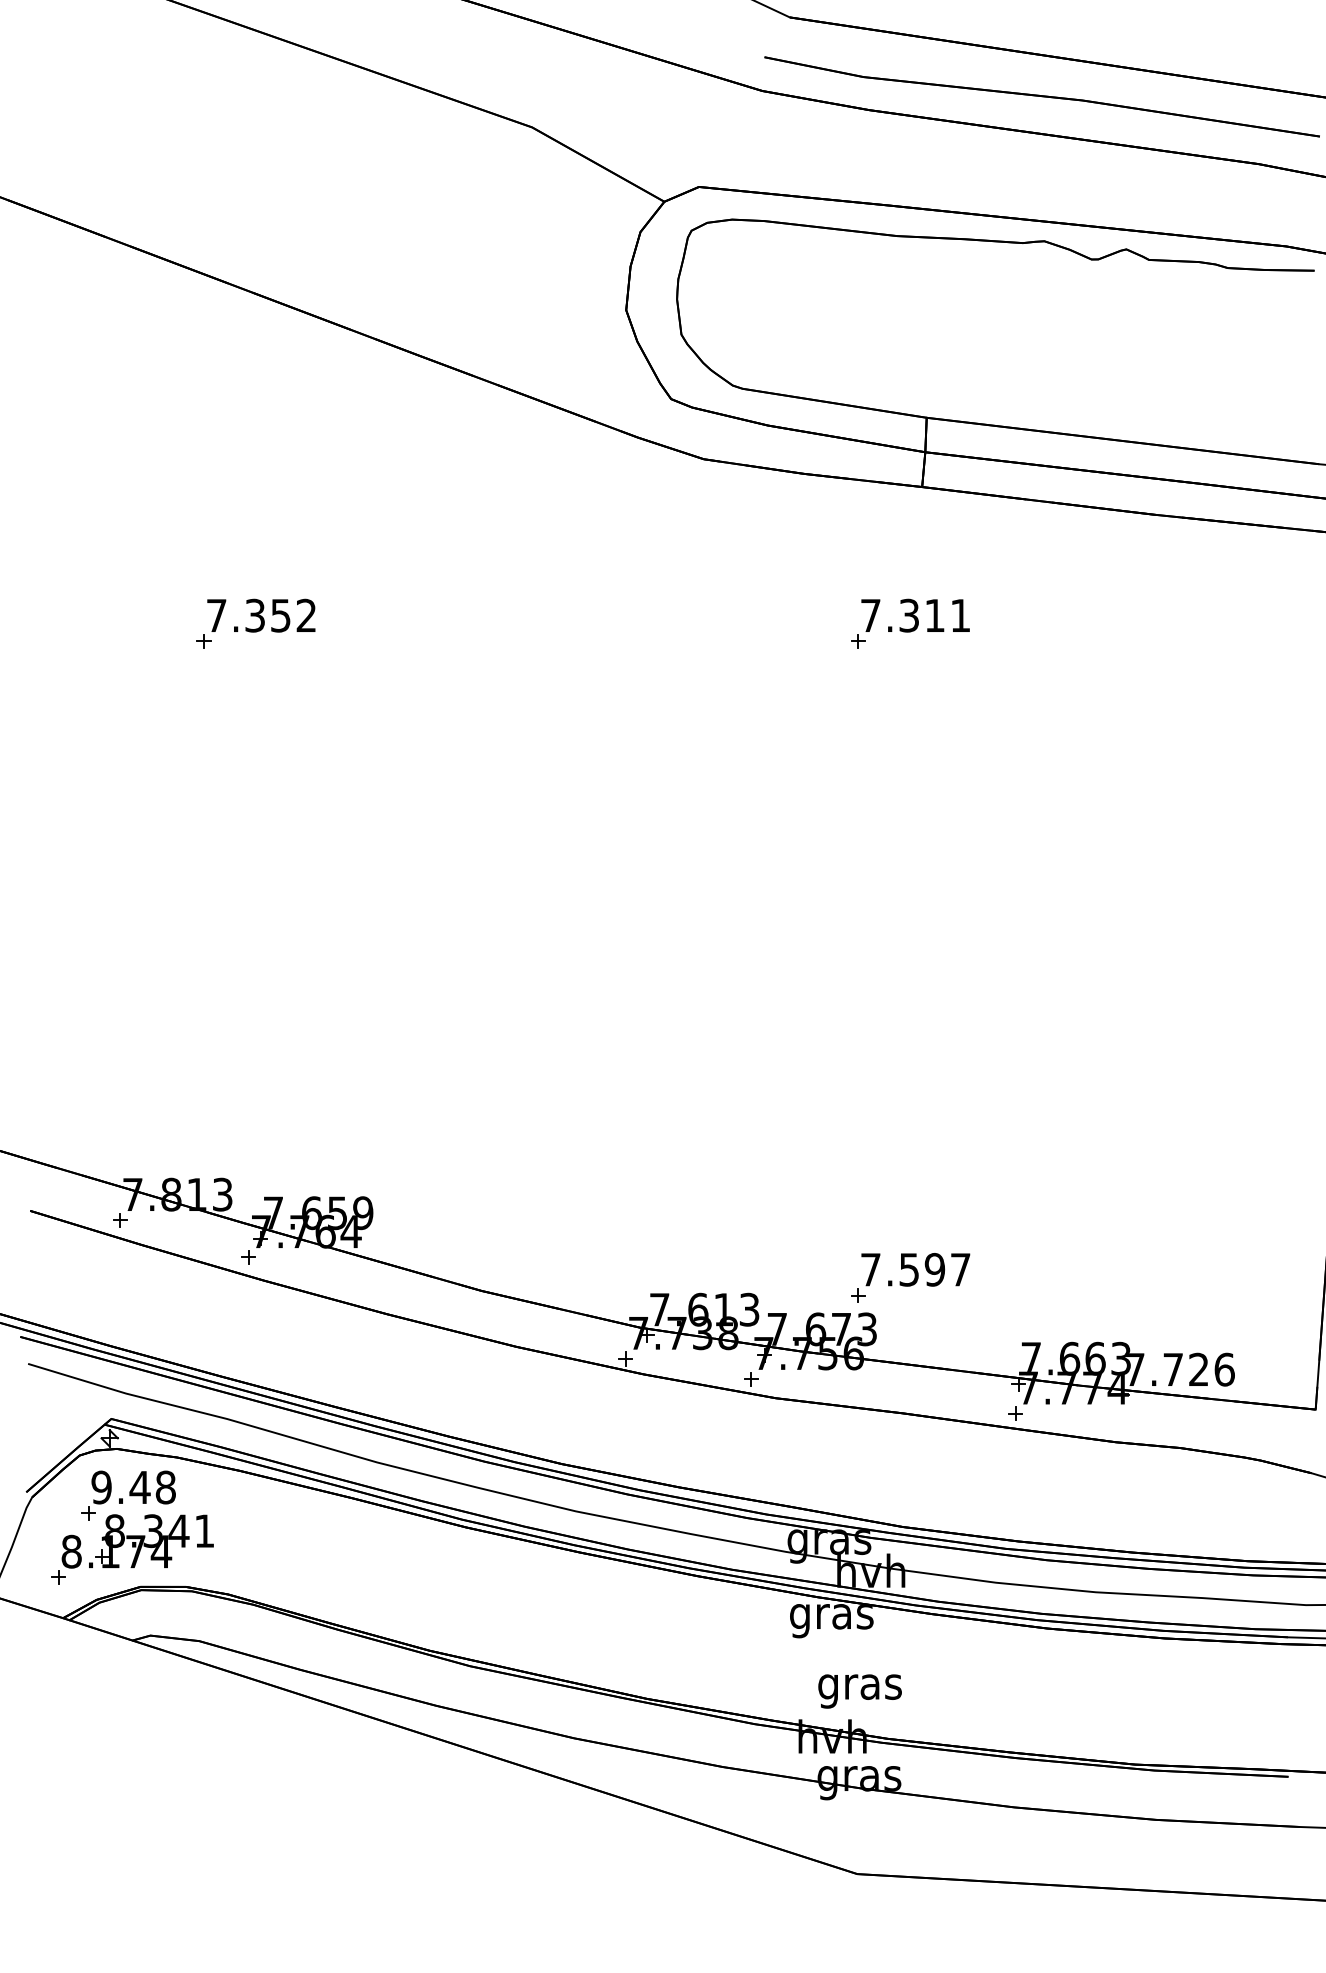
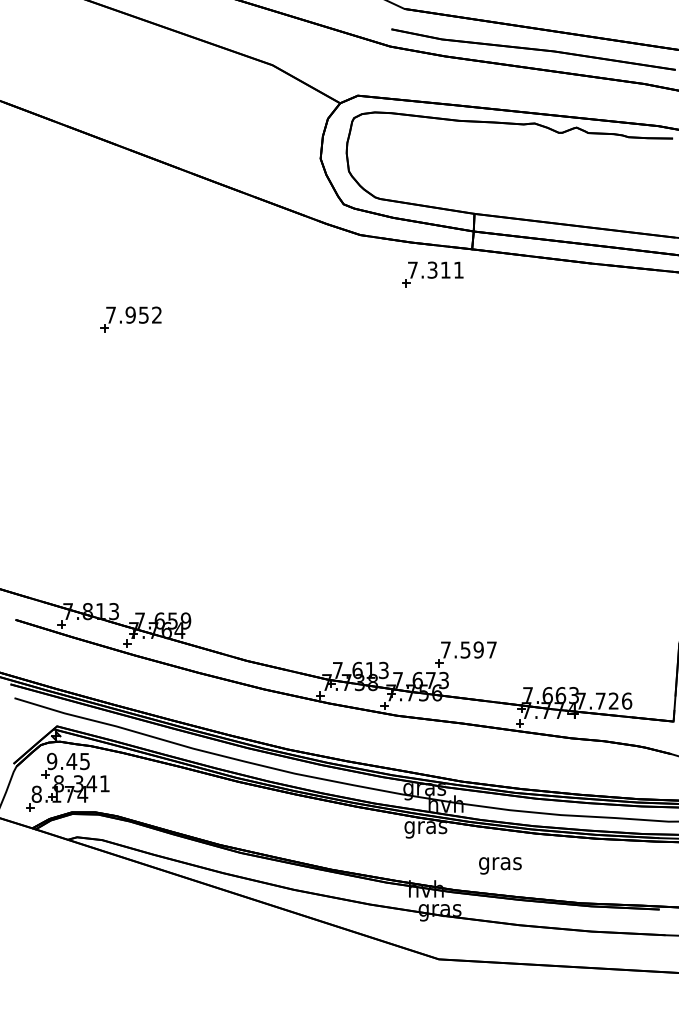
text: (254, 614) -> (130, 314), 7.352 -> 7.952
part: (909, 624) -> (432, 274), moved
text: (166, 1487) -> (85, 761), 9.48 -> 9.45
text: (860, 1690) -> (500, 865), moved

